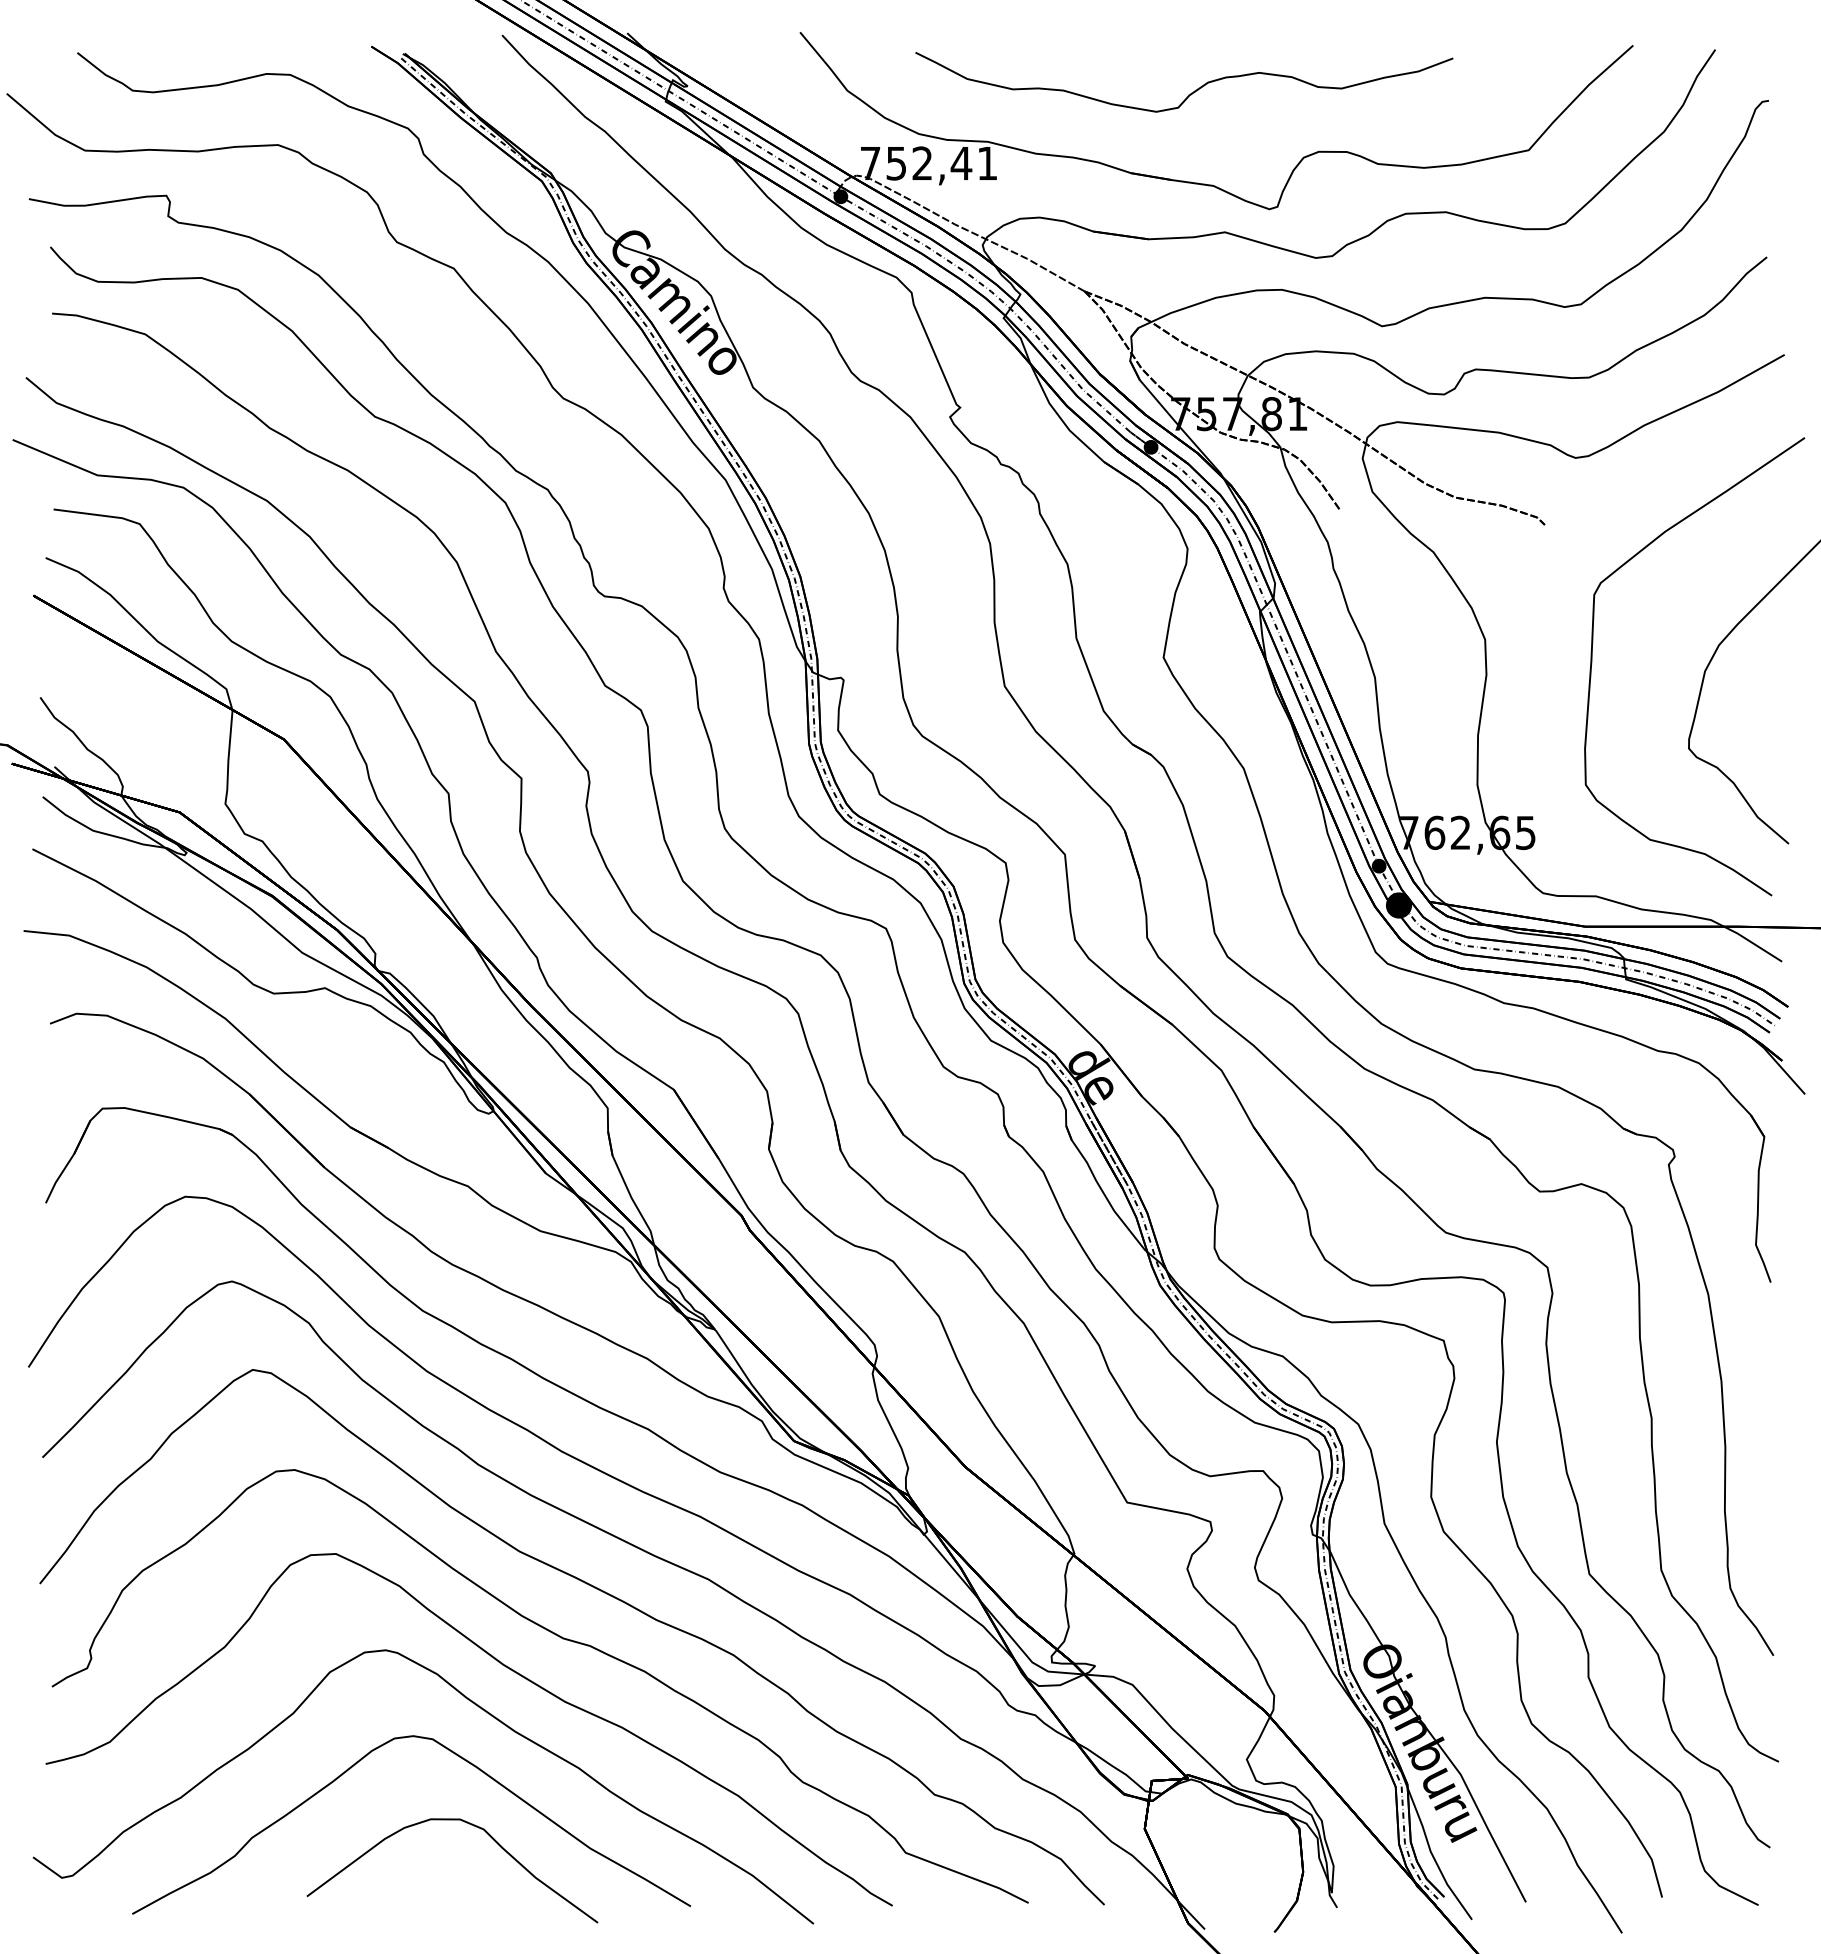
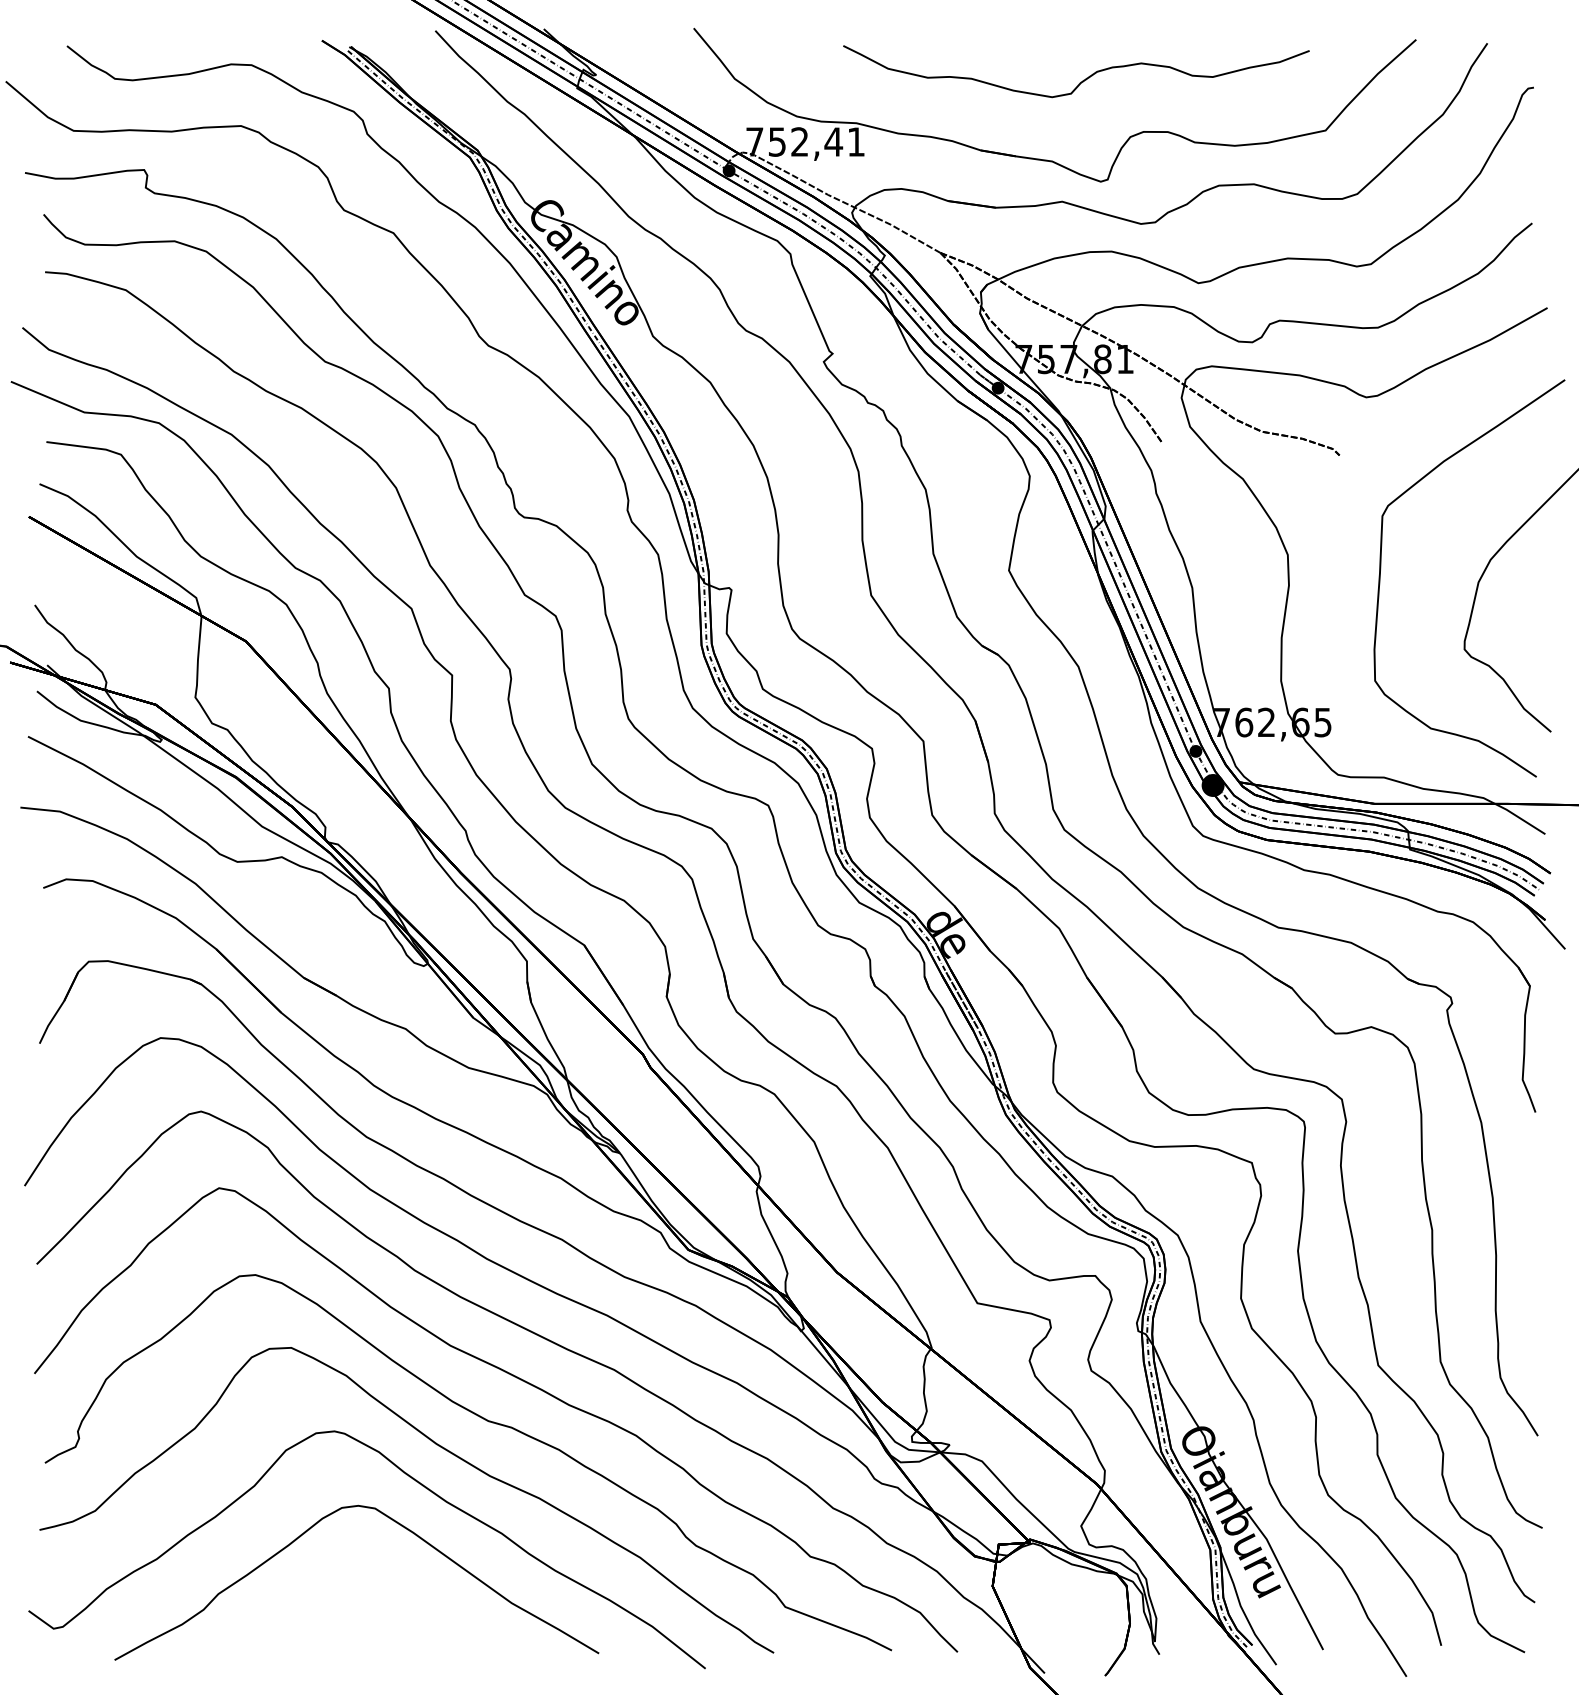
curve: (1191, 92) -> (1082, 80), moved
curve: (473, 1826) -> (410, 1584), removed

